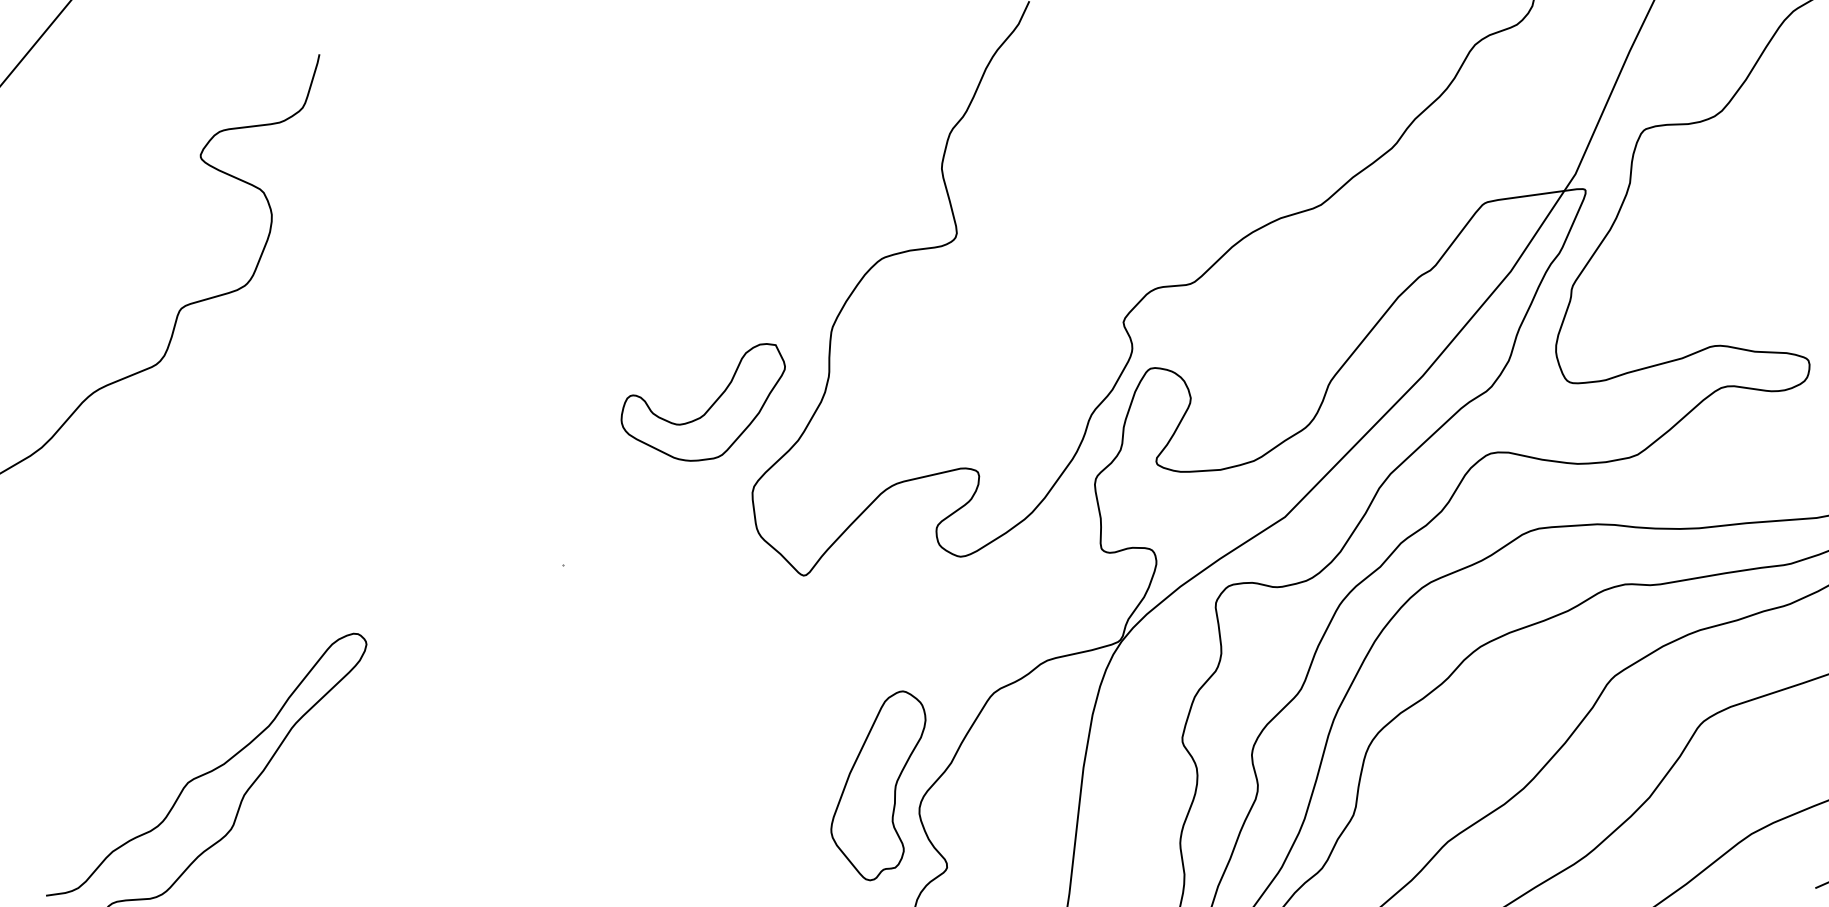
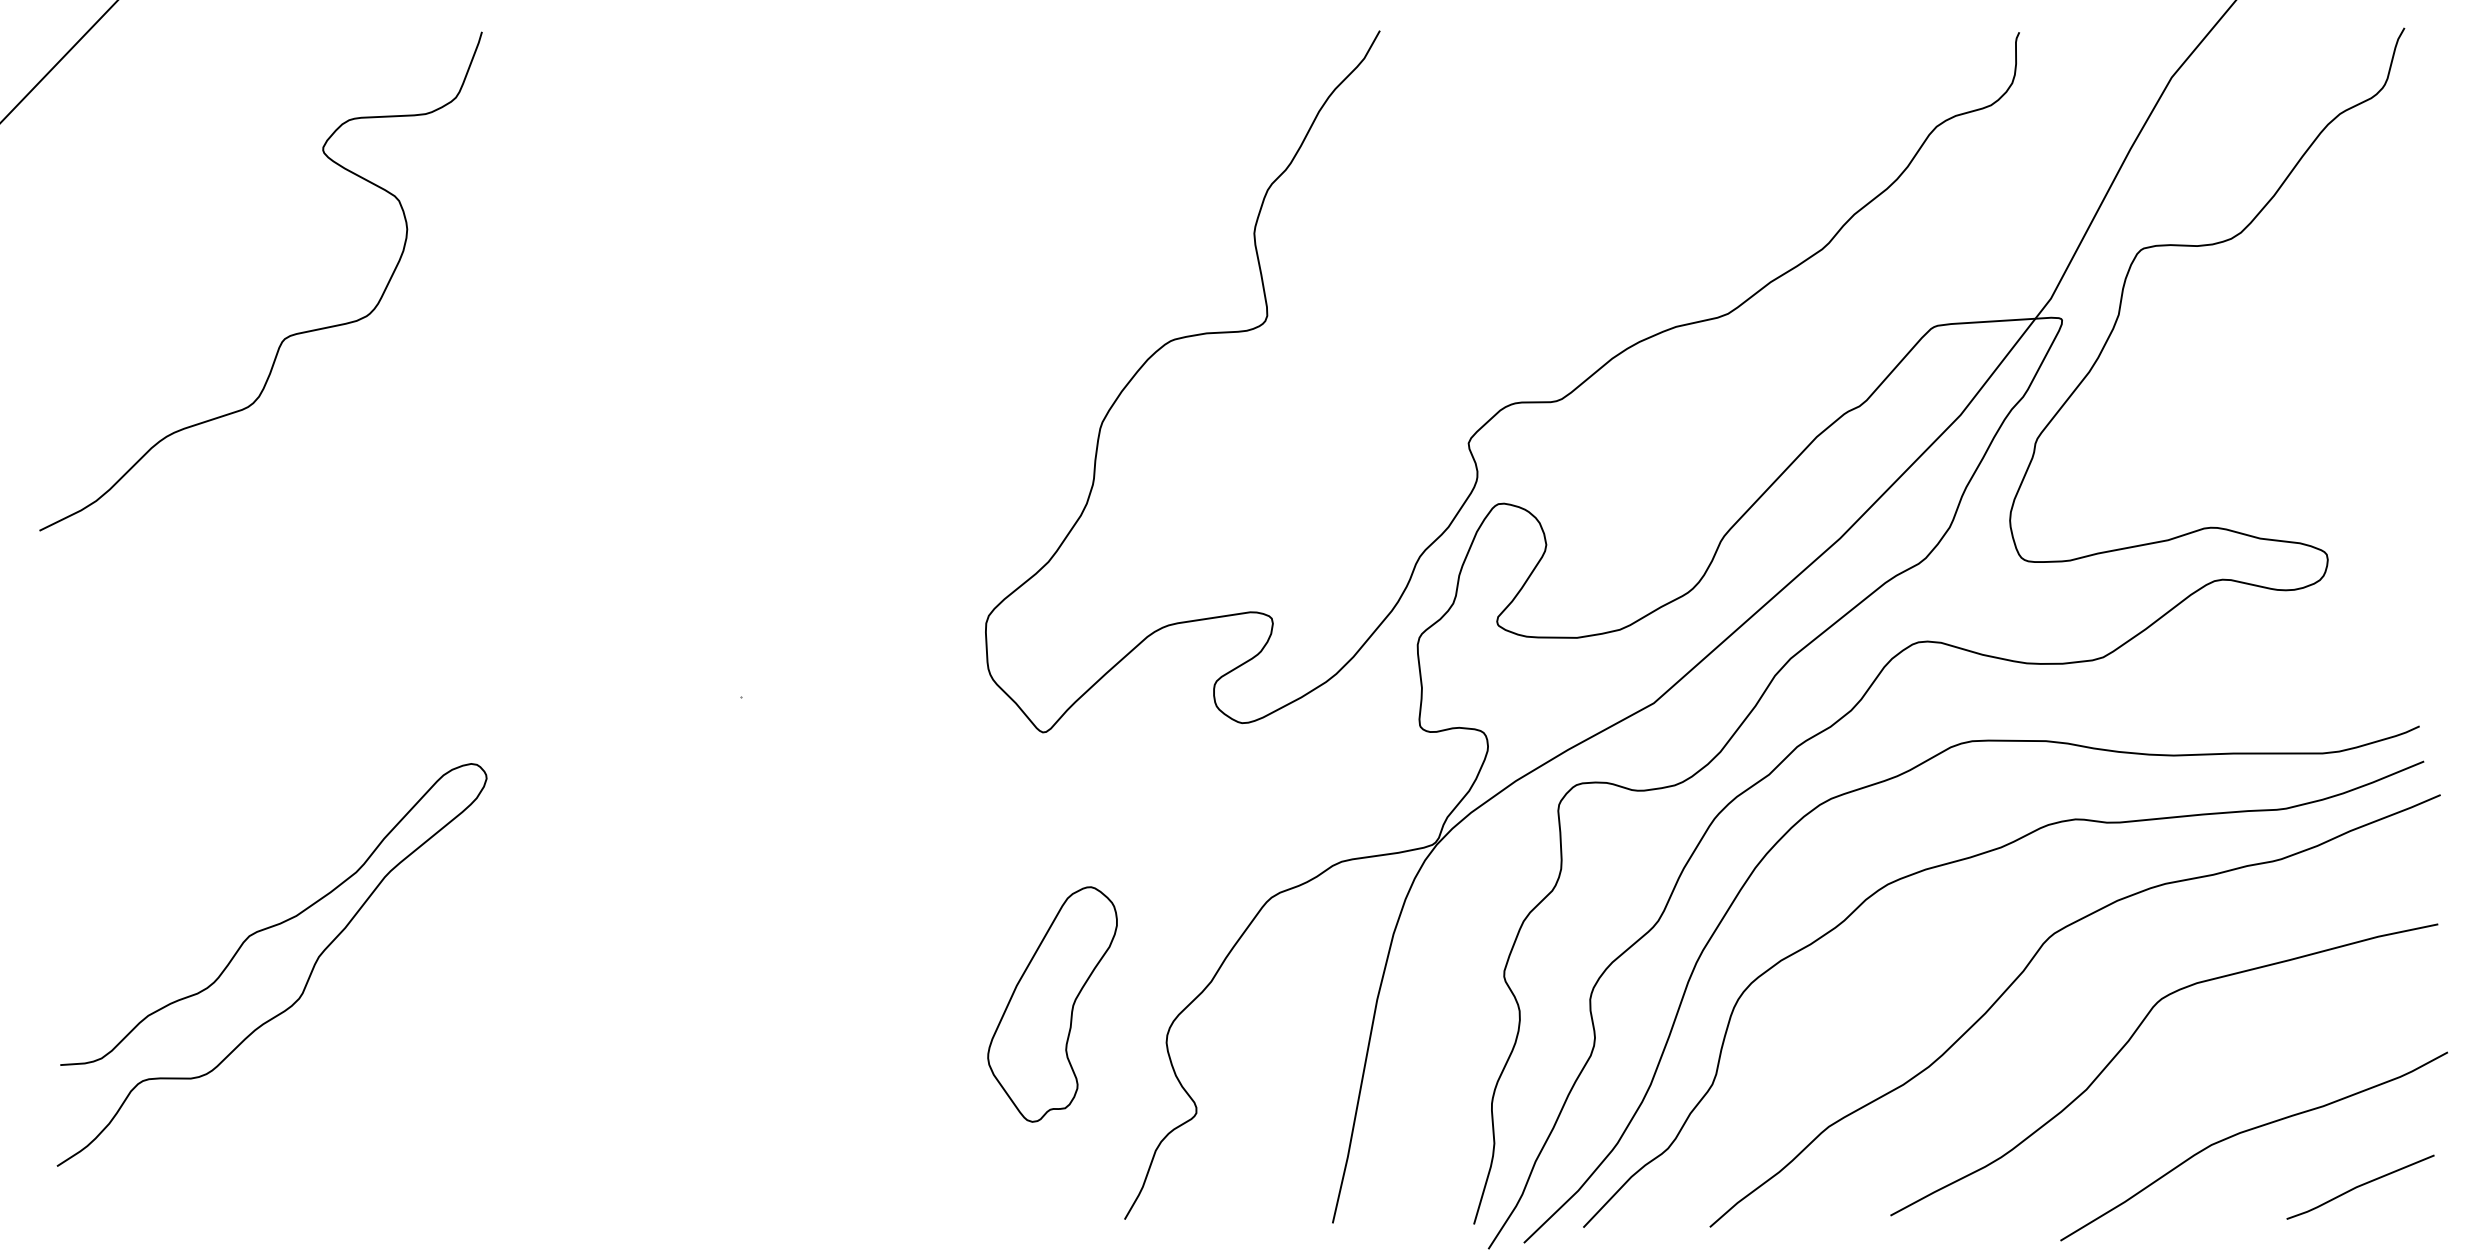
part: (709, 407) -> (939, 512), removed
part: (879, 786) -> (1052, 1004), moved

